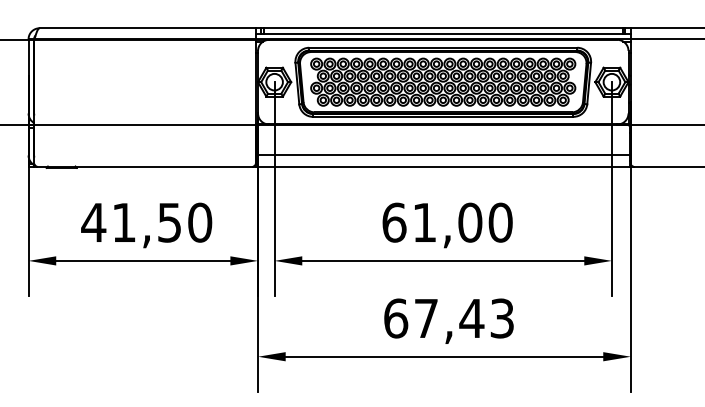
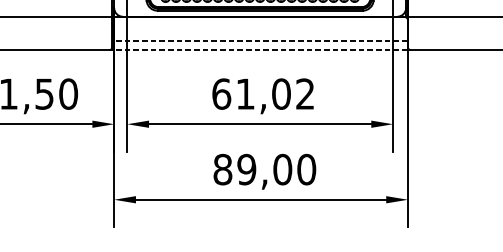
line: (442, 155) -> (259, 41), solid -> dashed
line: (442, 166) -> (259, 49), solid -> dashed
text: (500, 222) -> (305, 93), 61,00 -> 61,02
text: (449, 318) -> (265, 169), 67,43 -> 89,00

